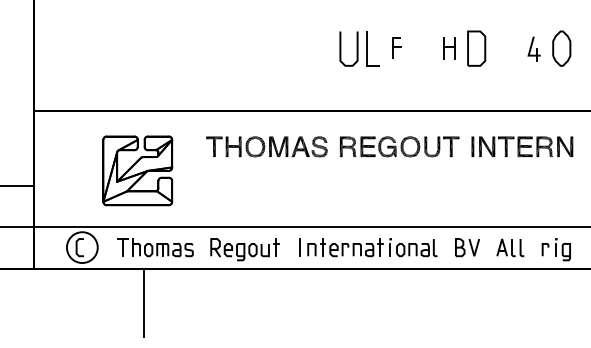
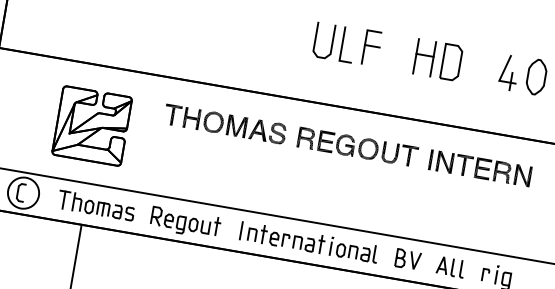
part: (396, 47) -> (371, 47), size x1.67
part: (449, 48) -> (424, 57), size x1.67
part: (534, 48) -> (509, 72), size x1.43

